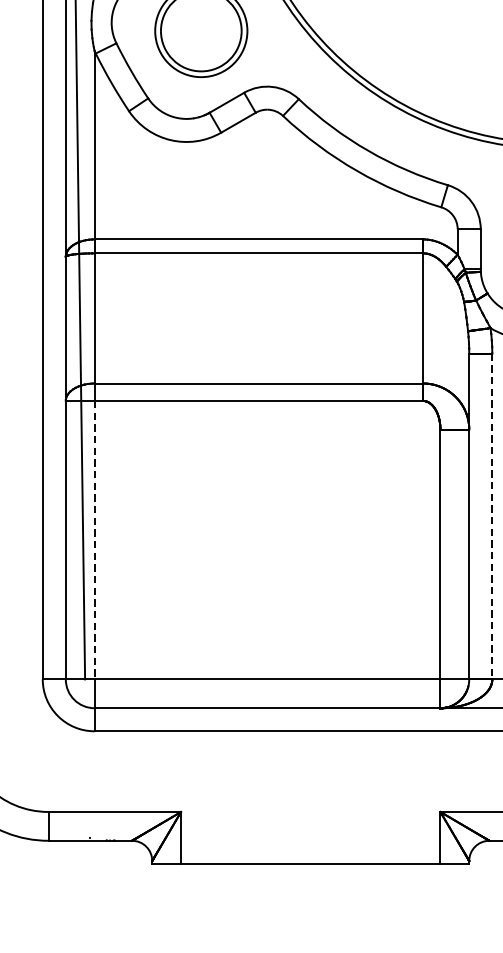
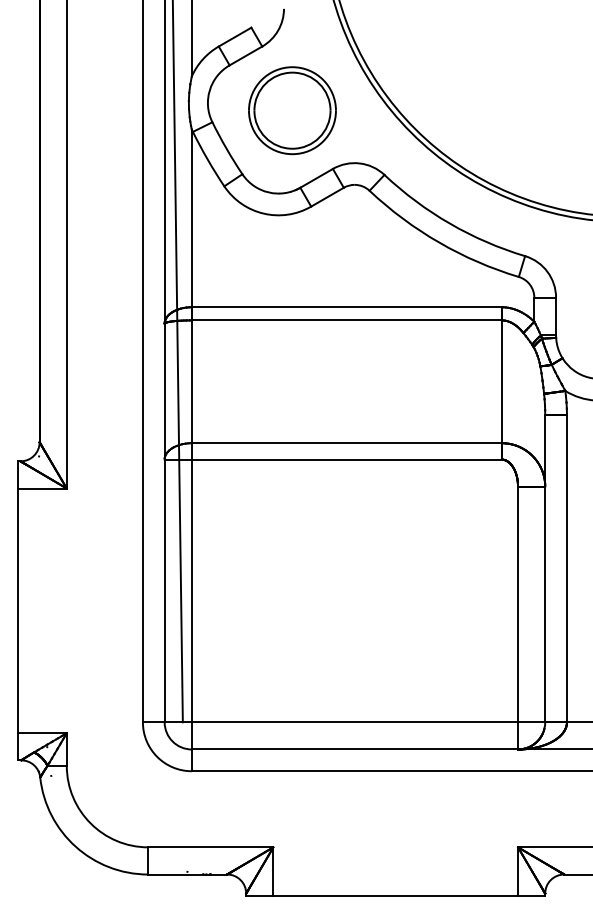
line: (491, 516) -> (566, 568), dashed -> solid
line: (94, 540) -> (191, 591), dashed -> solid

